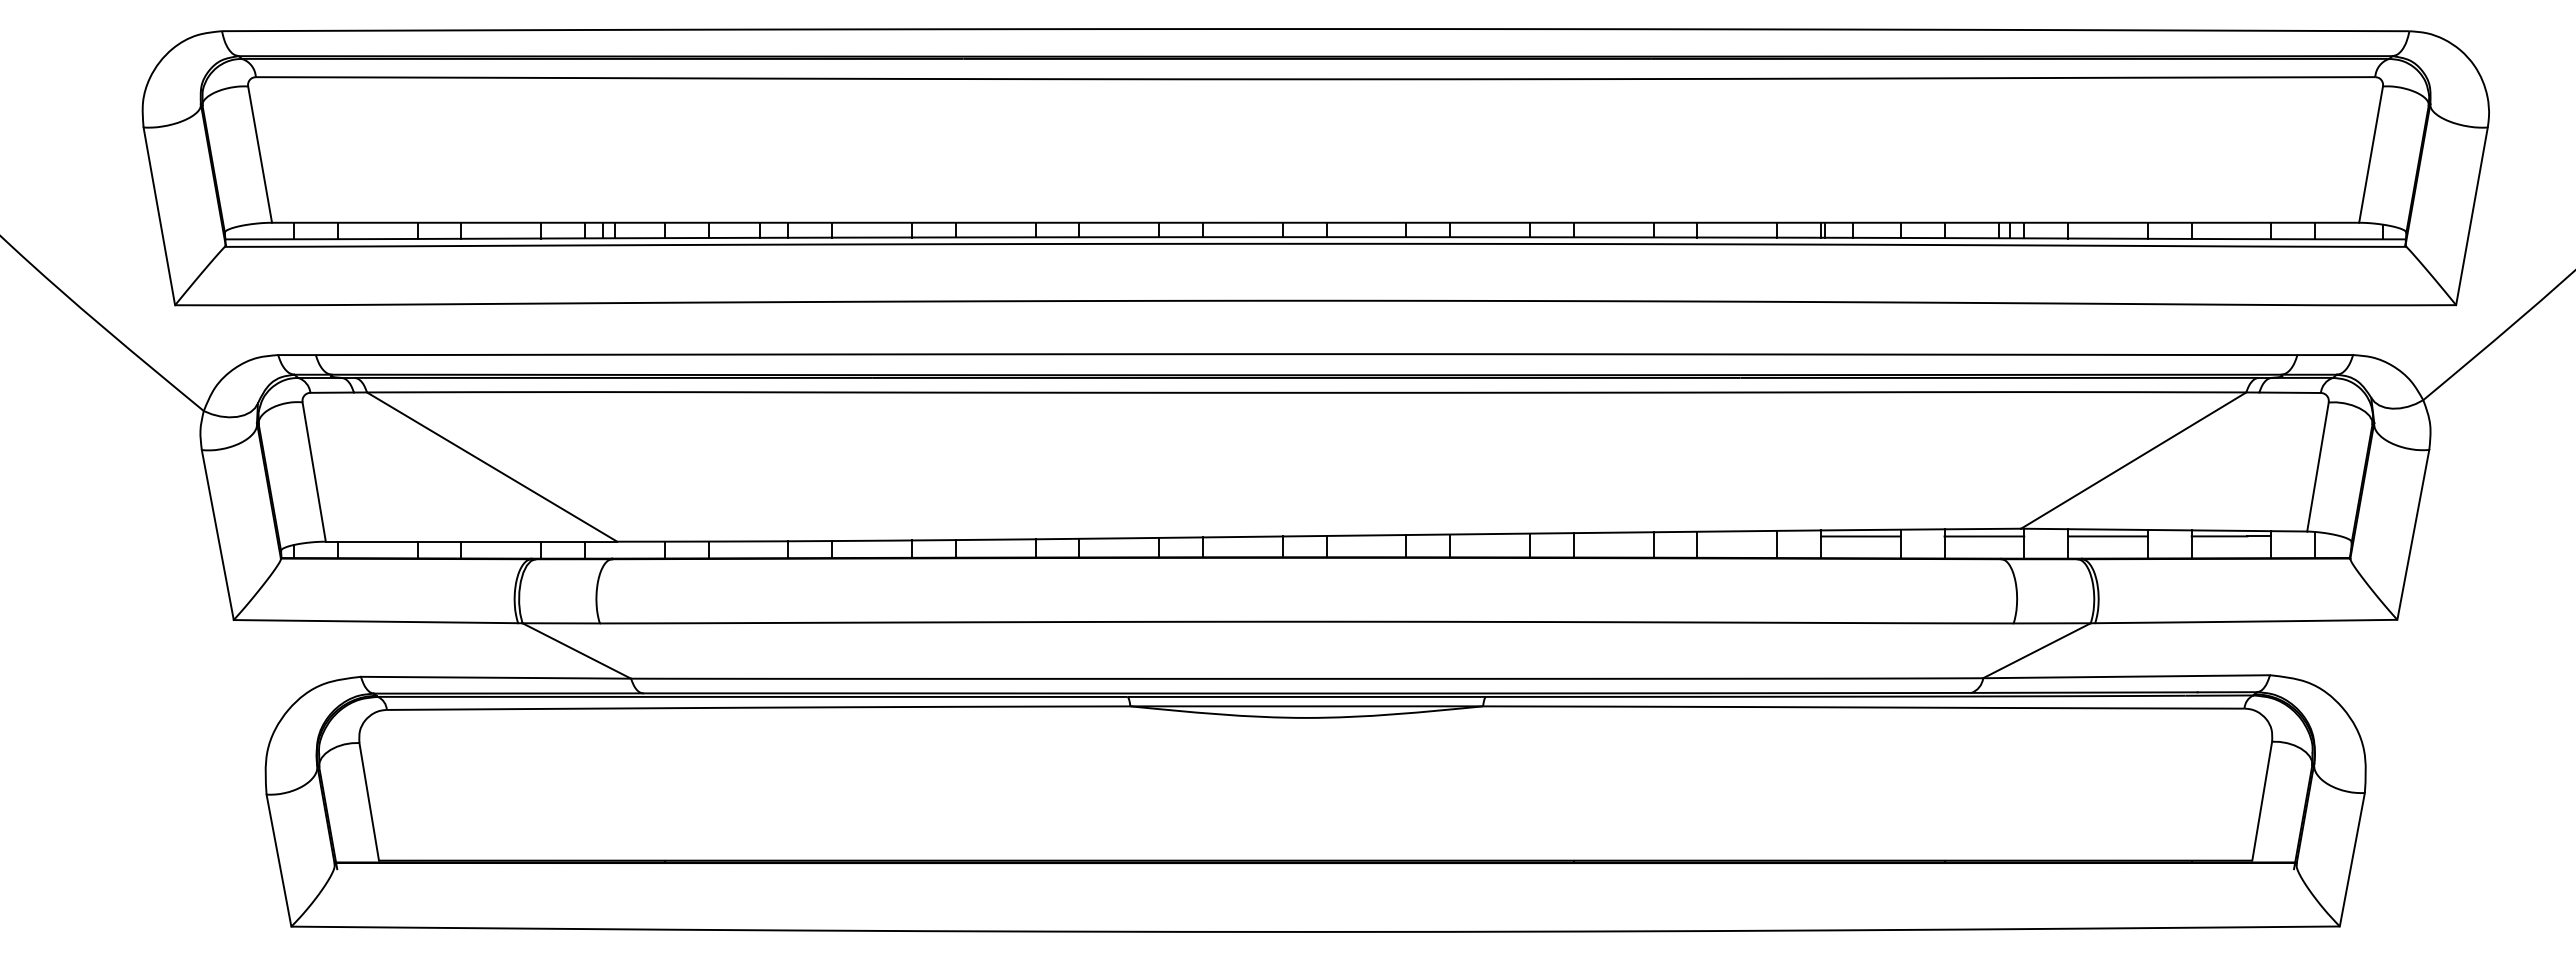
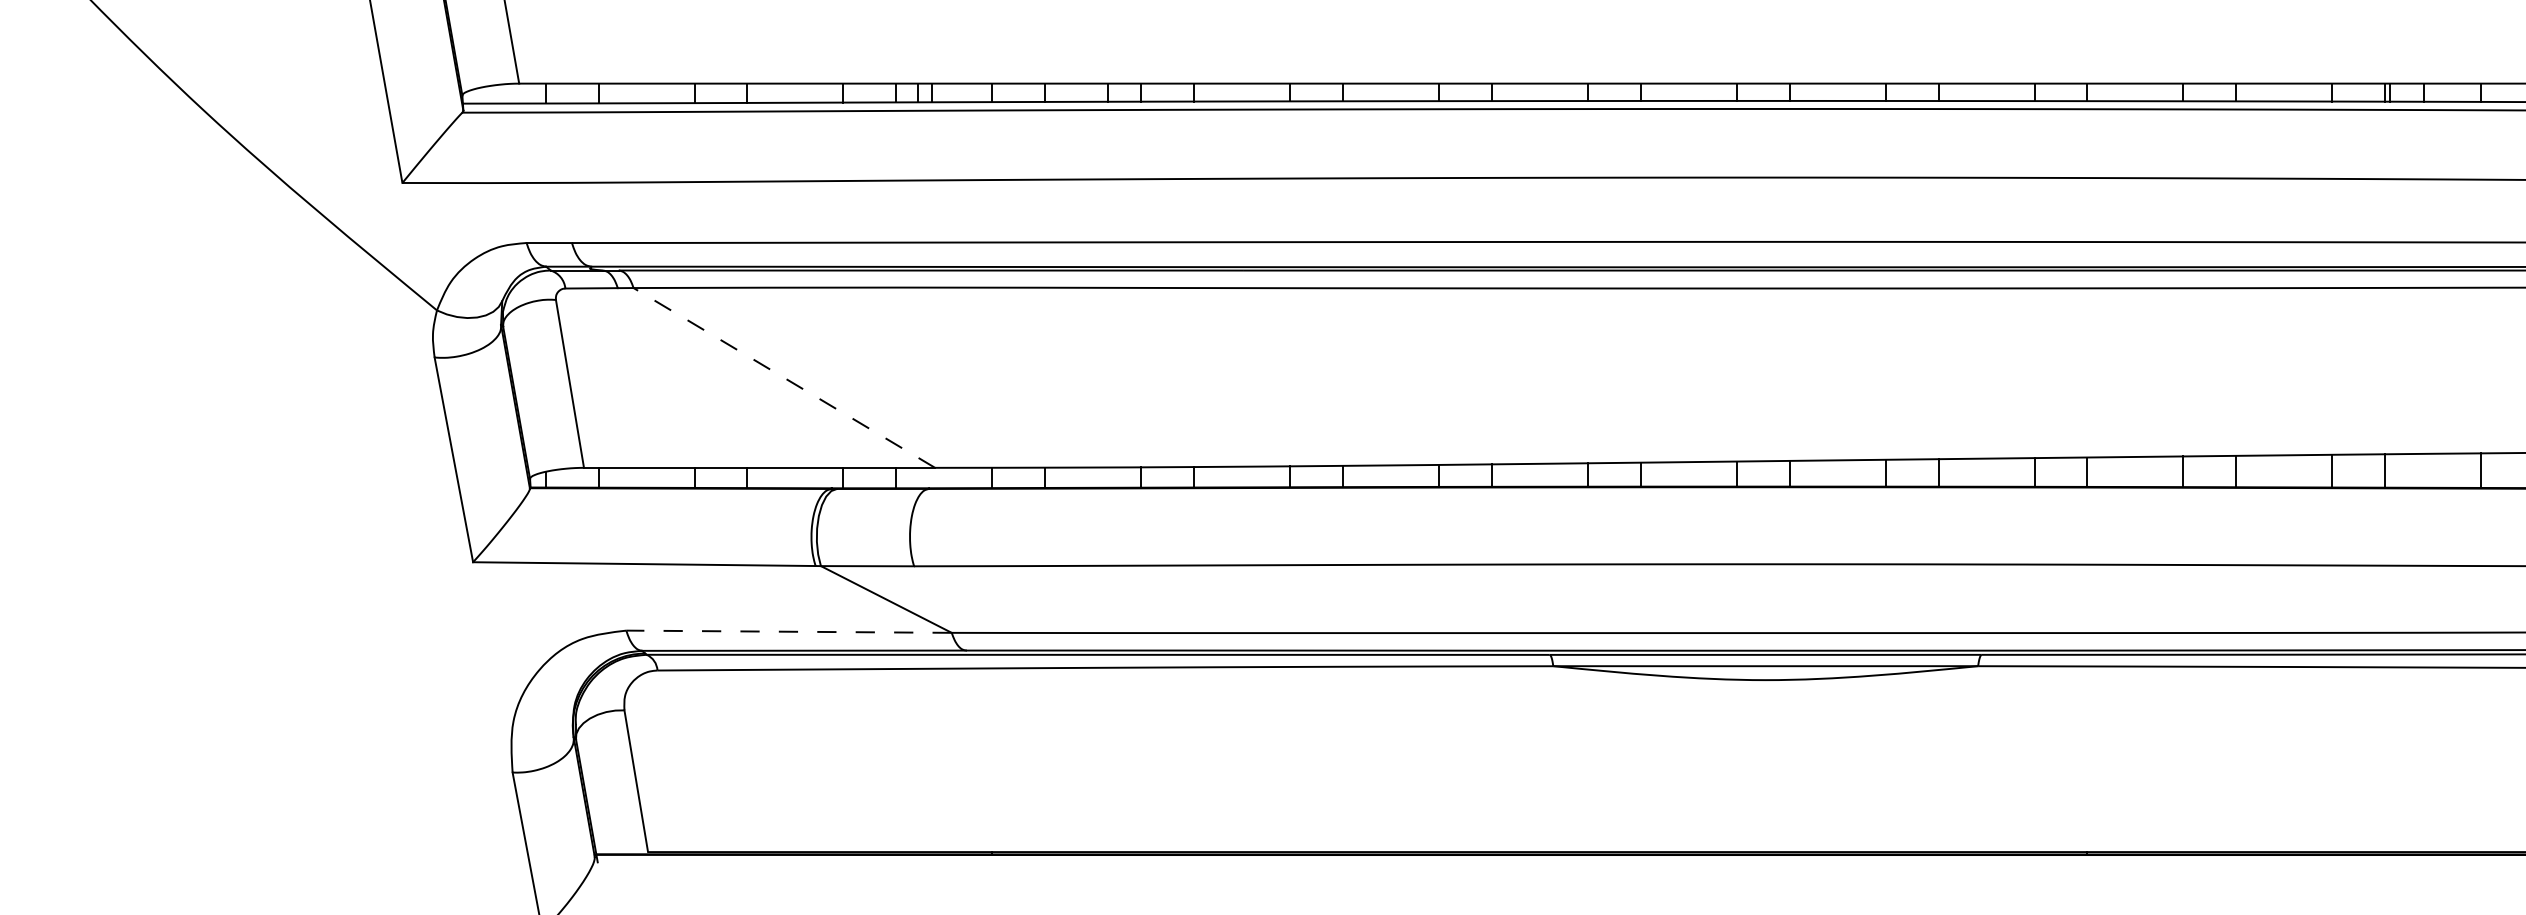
line: (492, 467) -> (784, 378), solid -> dashed
line: (1860, 536) -> (2432, 461), removed
line: (495, 677) -> (788, 631), solid -> dashed

